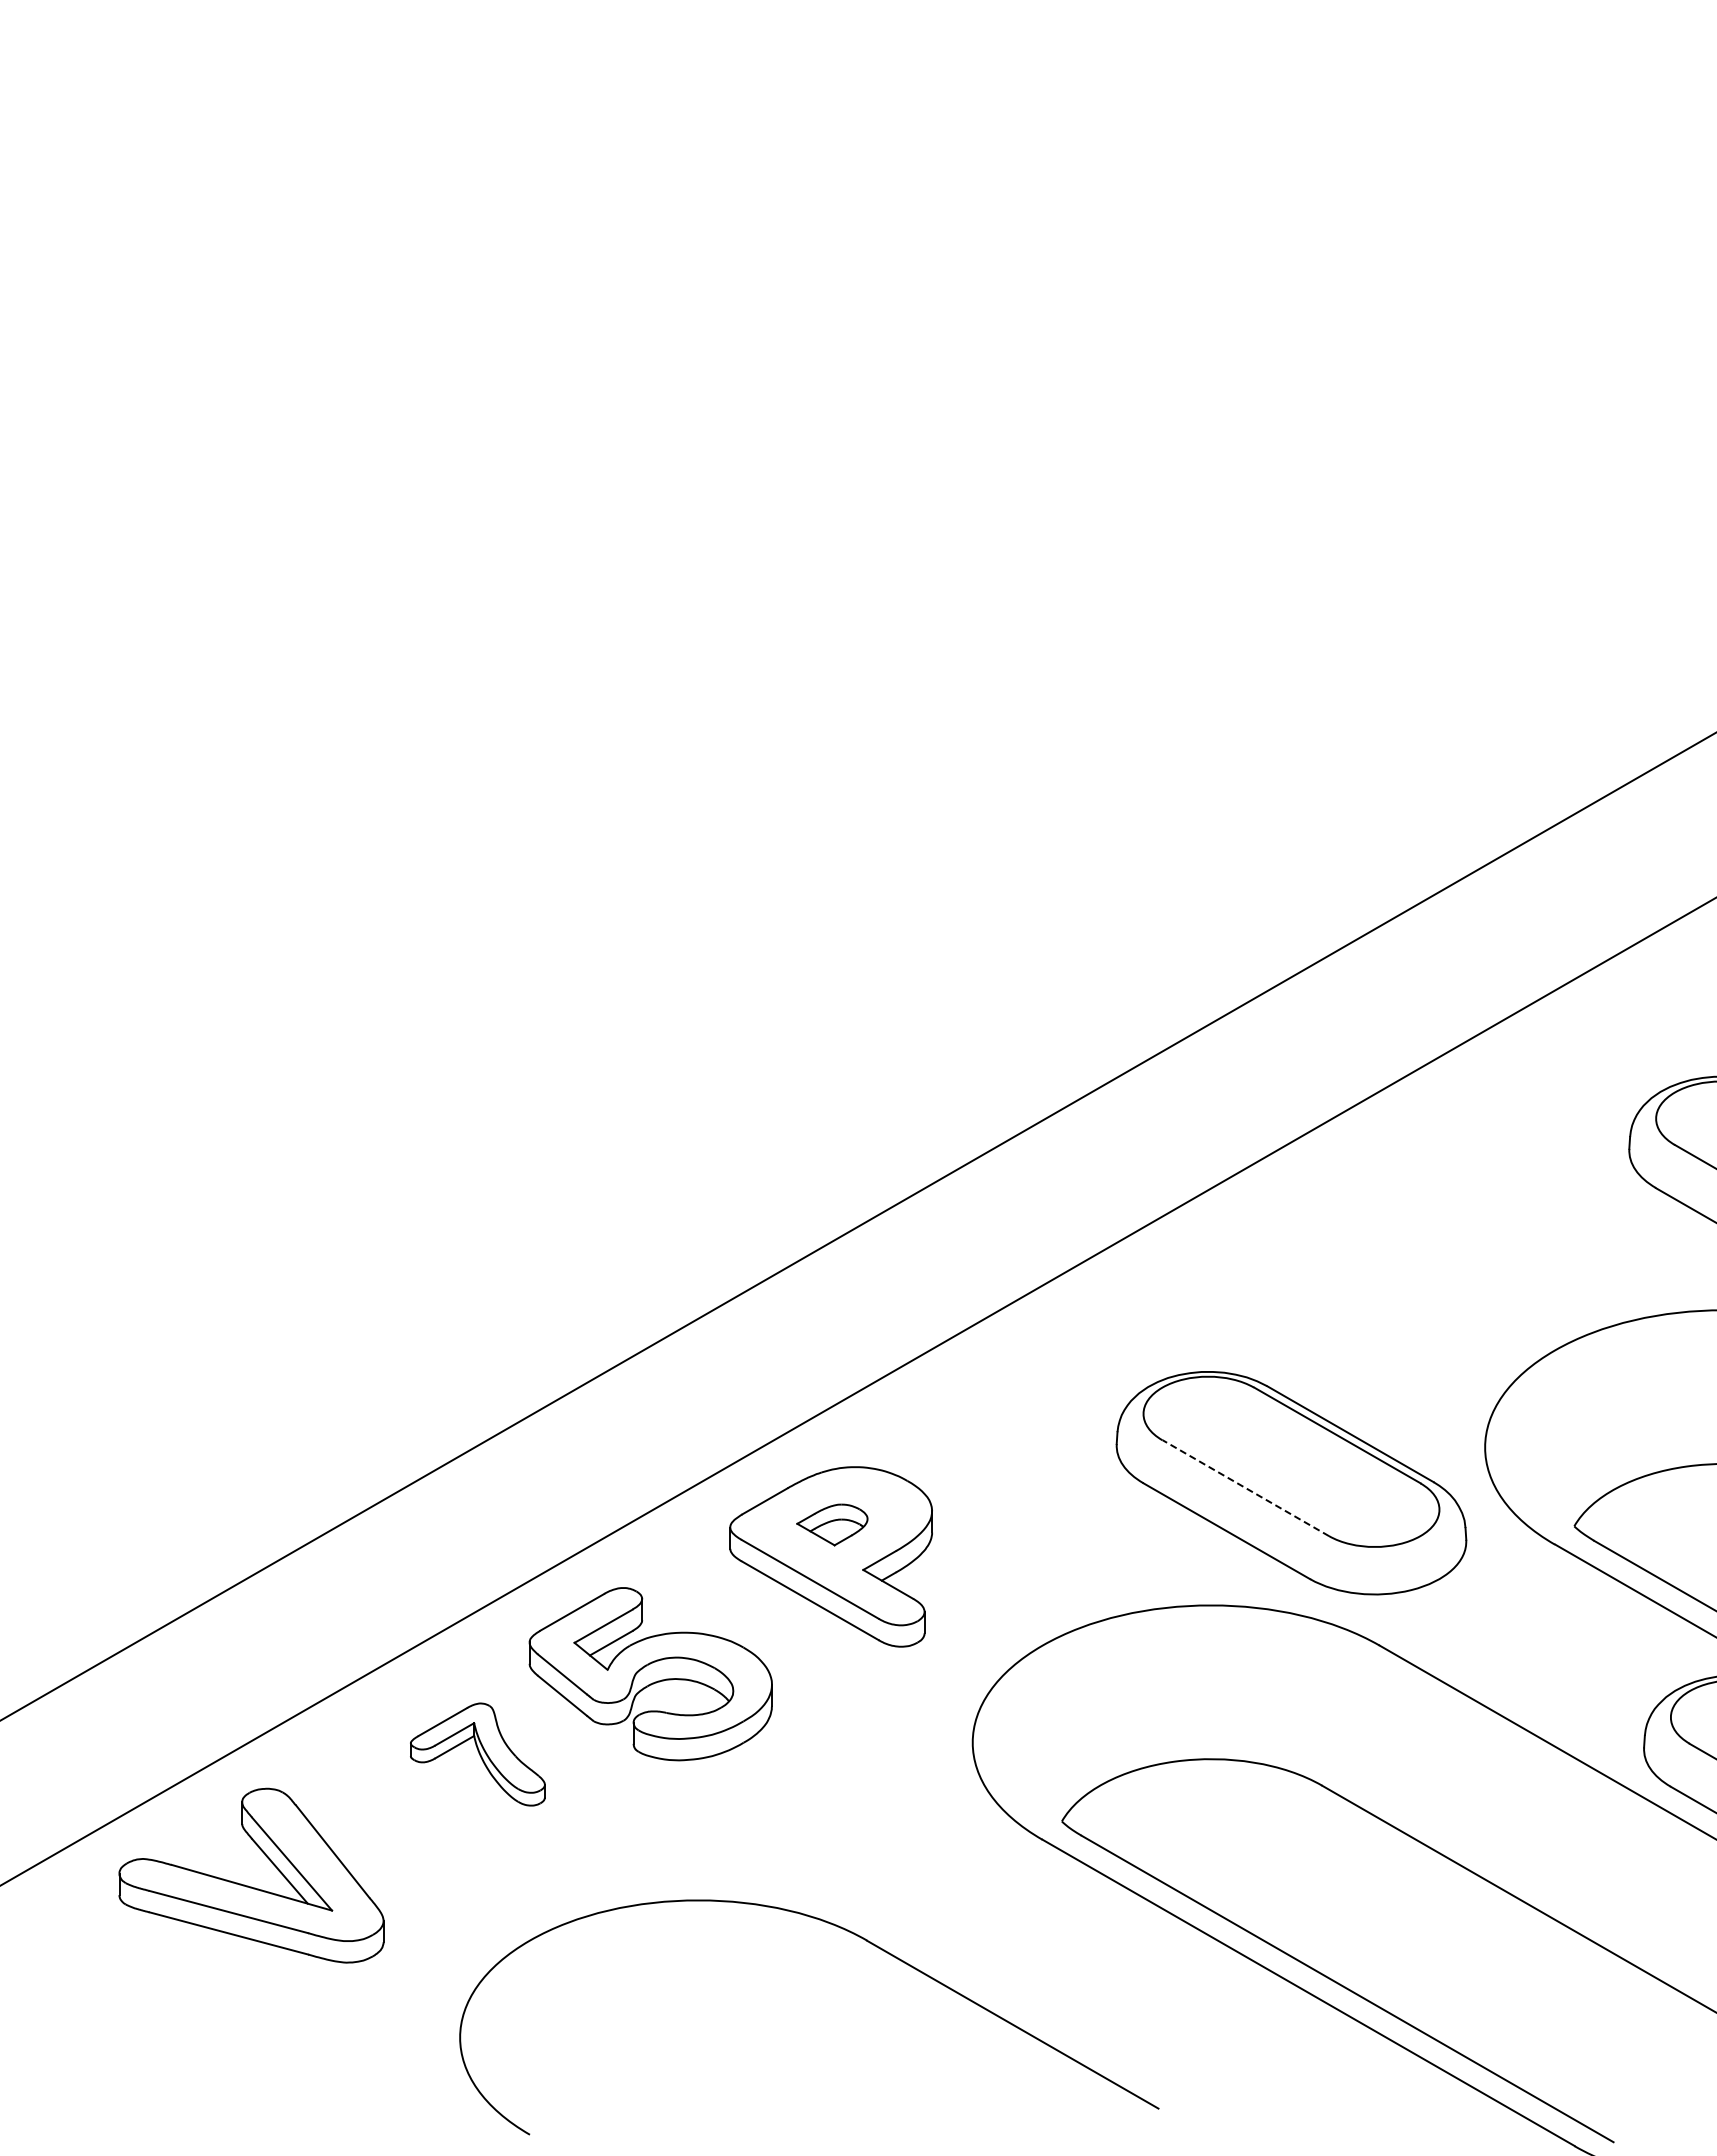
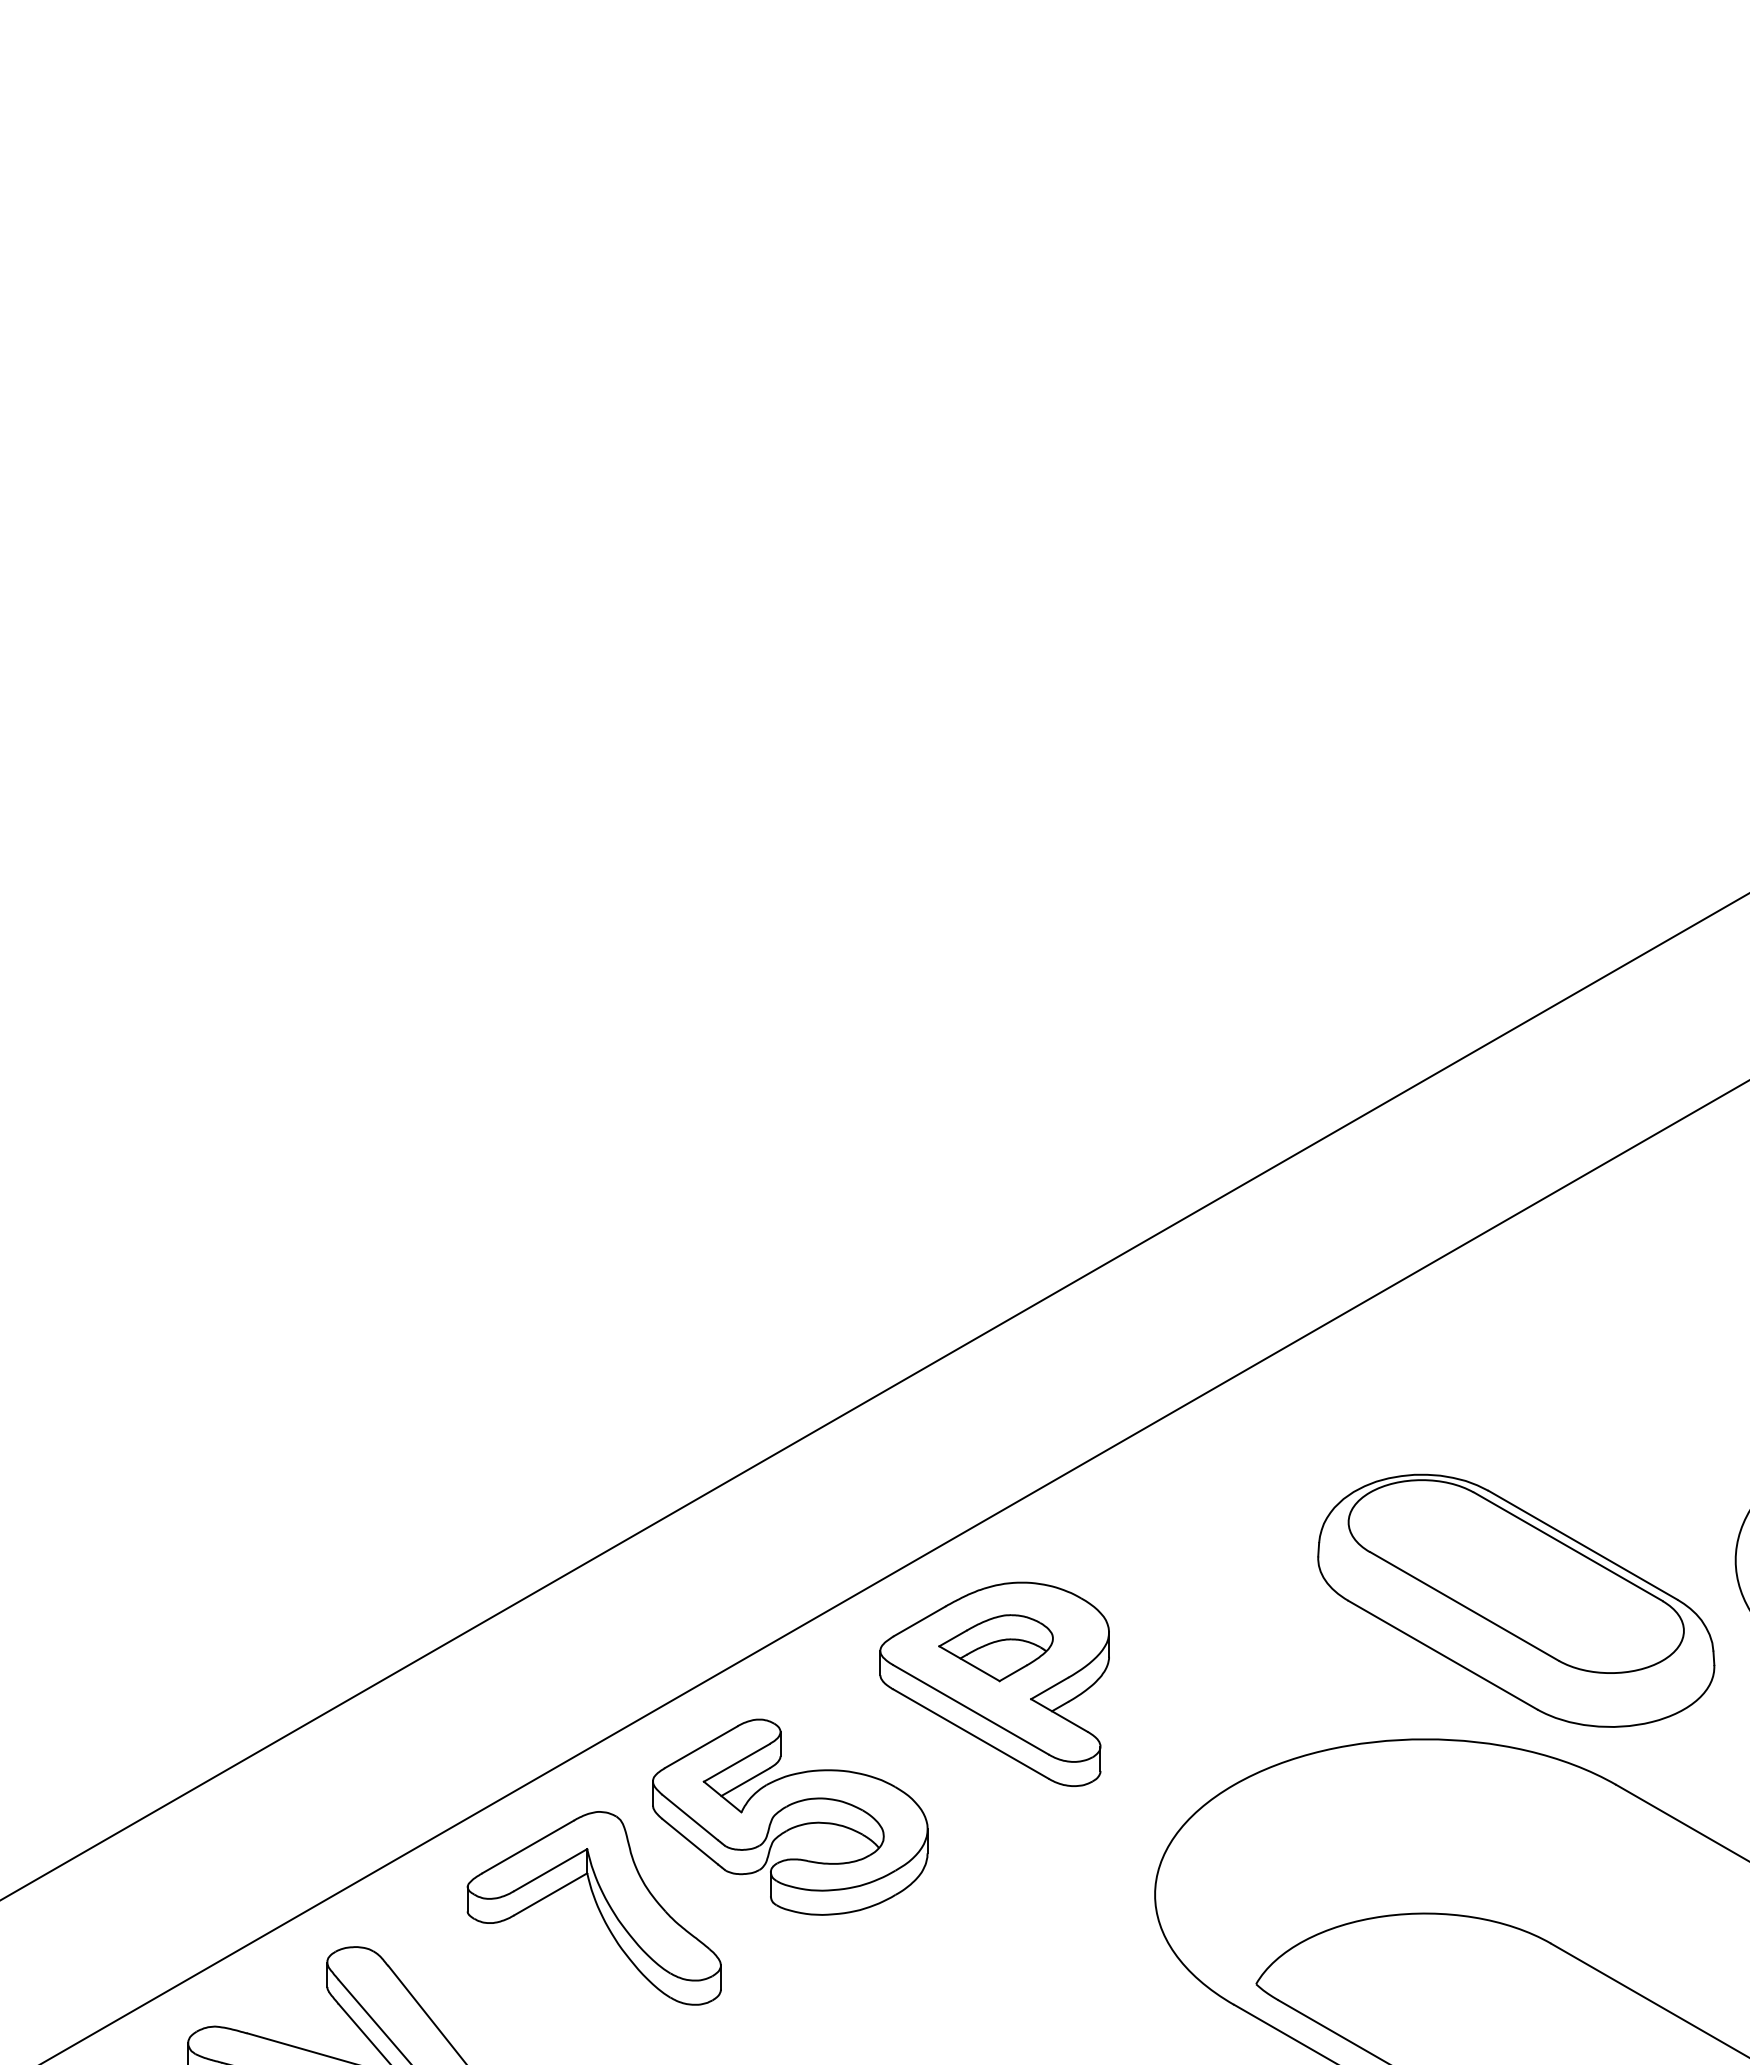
line: (1245, 1487) -> (1464, 1605), dashed -> solid
part: (832, 1524) -> (996, 1647), size x1.43
part: (477, 1754) -> (593, 1908), size x1.67

